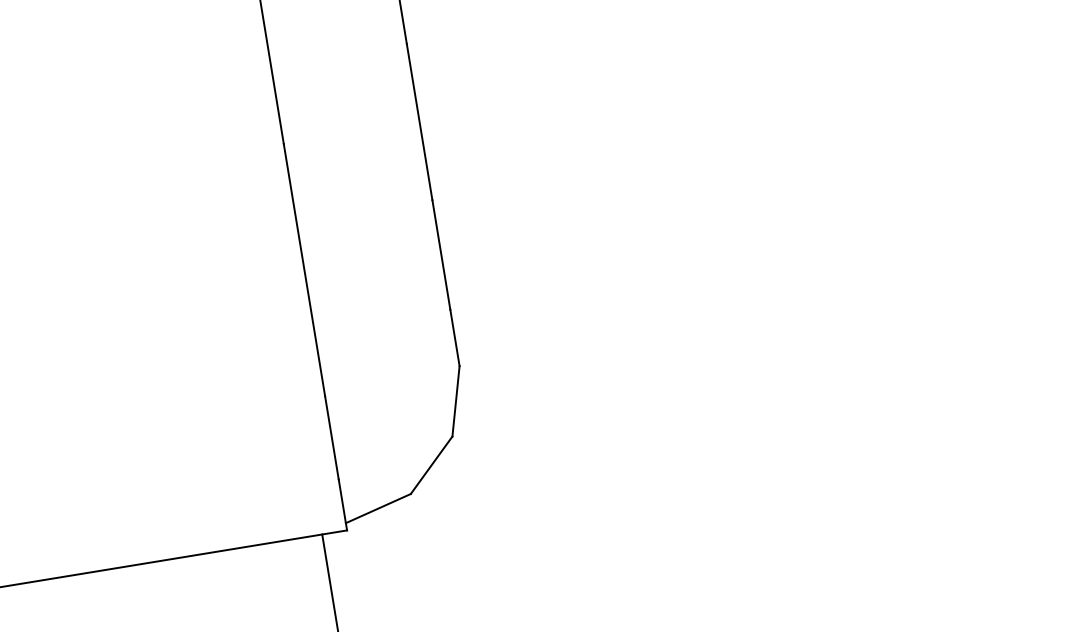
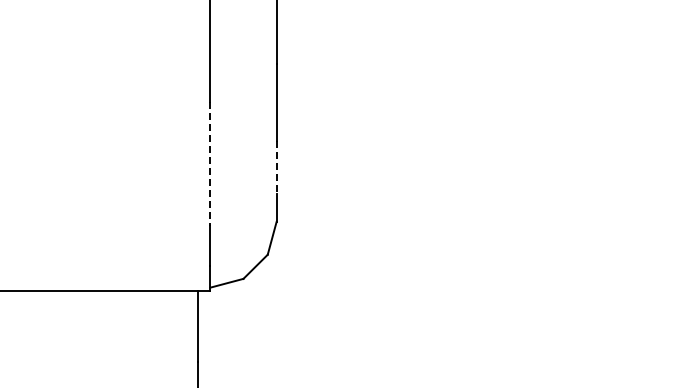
line: (441, 255) -> (276, 167), solid -> dashed
line: (304, 269) -> (210, 163), solid -> dashed

